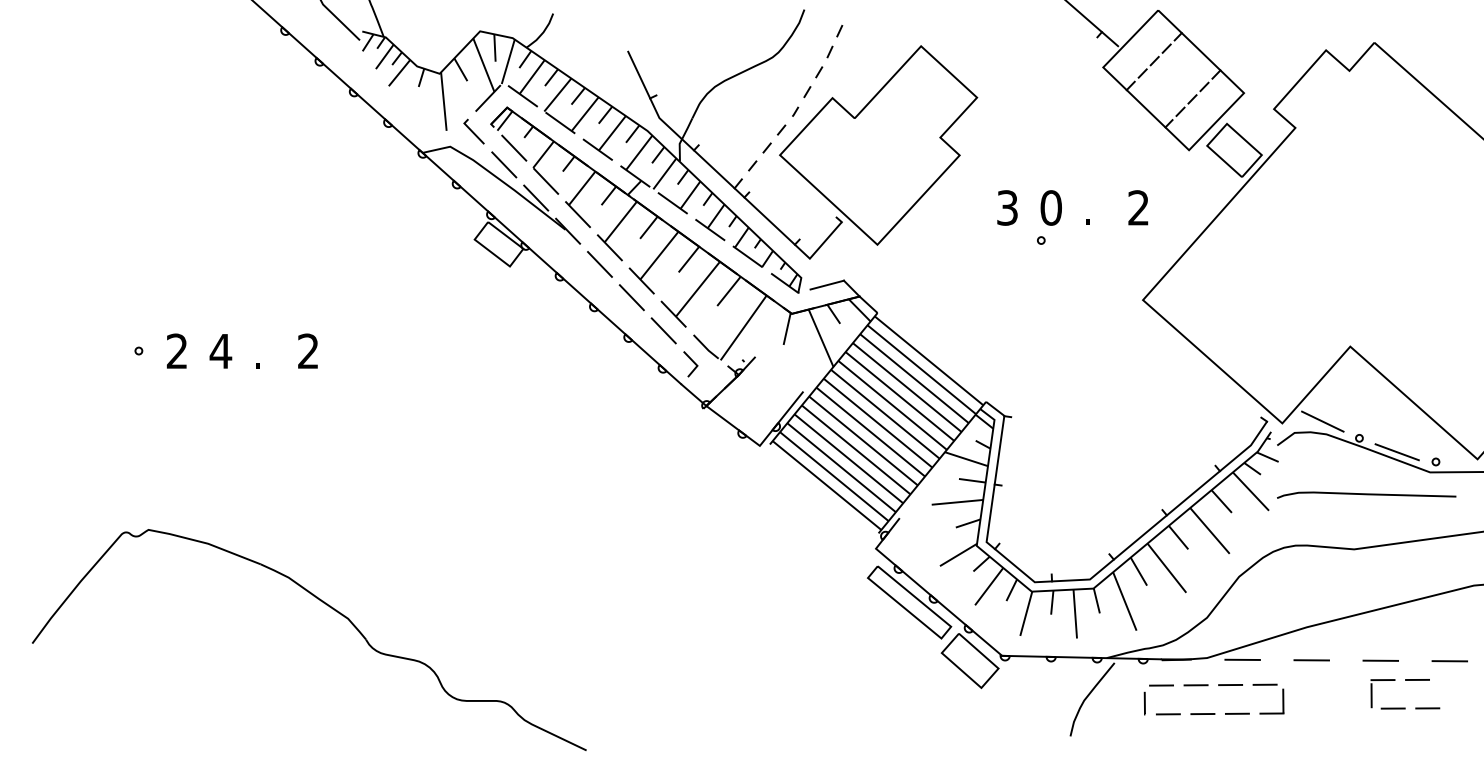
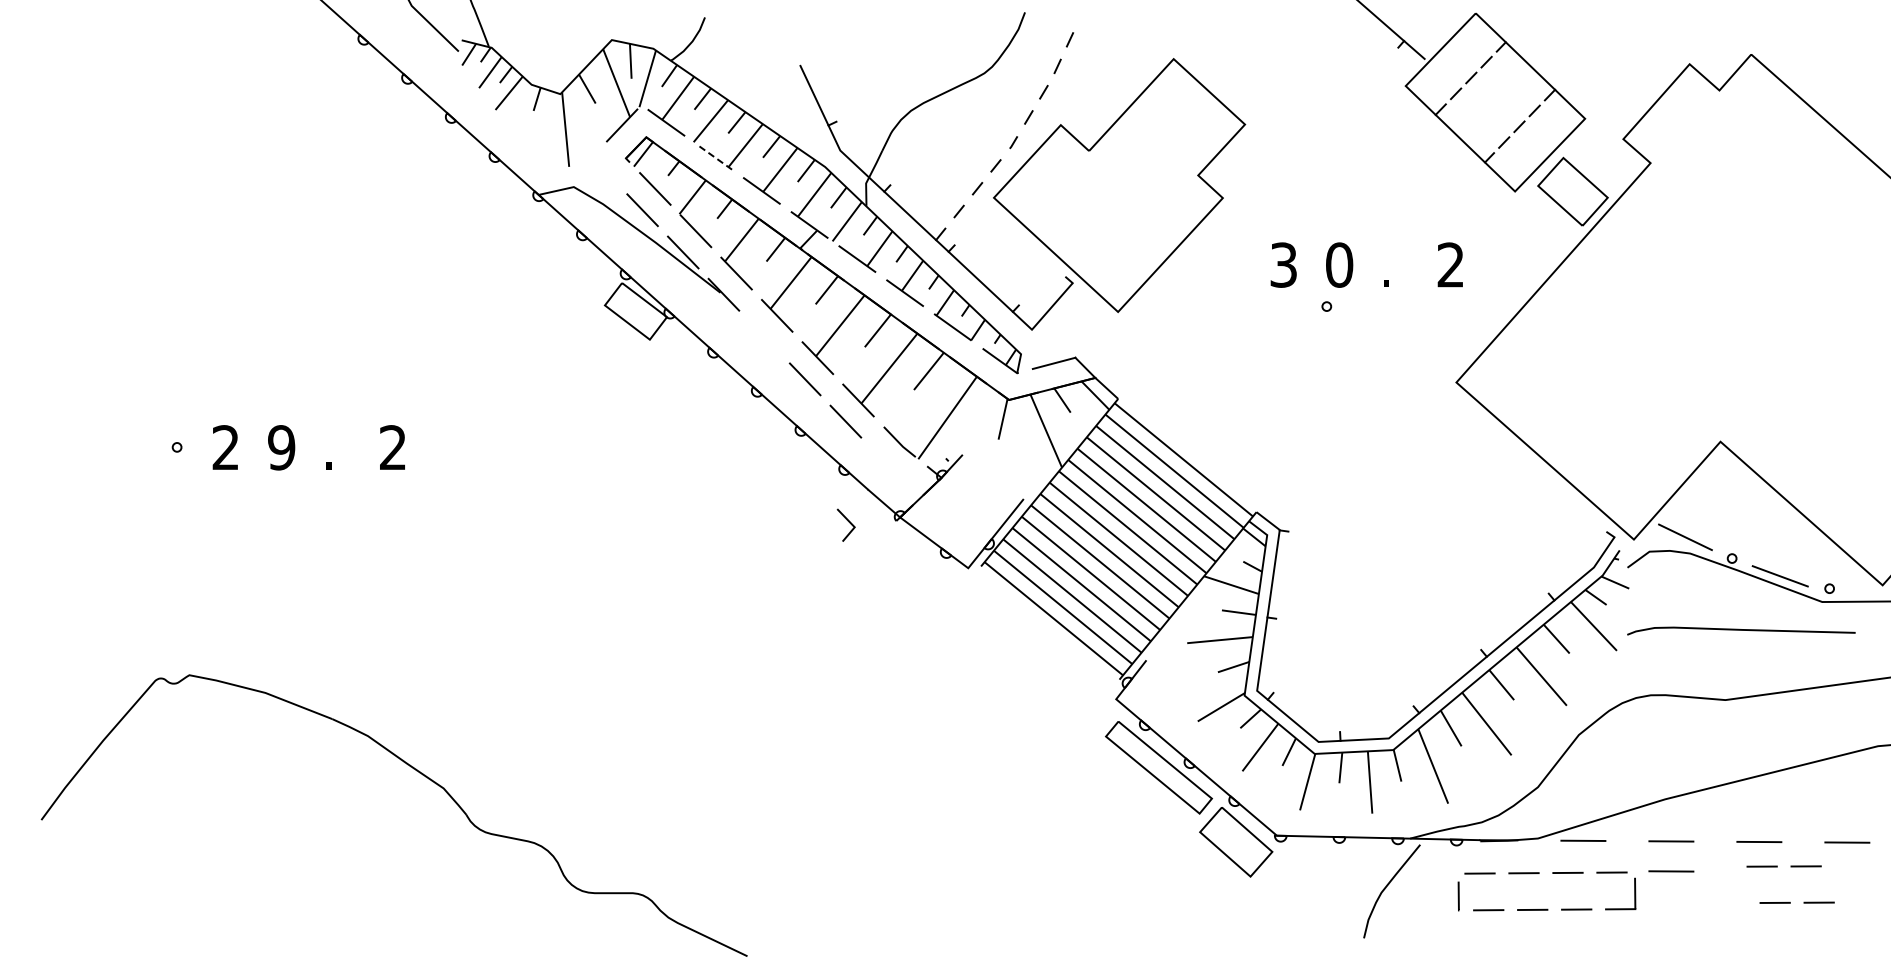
line: (560, 122) -> (714, 156), solid -> dashed
line: (472, 131) -> (602, 167), removed
line: (599, 264) -> (764, 336), removed
text: (220, 351) -> (281, 447), 4 -> 9
line: (691, 361) -> (847, 521), moved
line: (1311, 683) -> (1671, 871), added
line: (1371, 695) -> (1747, 886), removed

